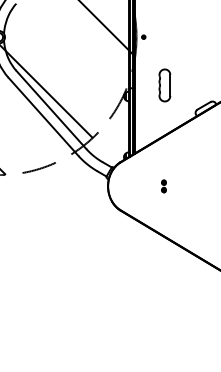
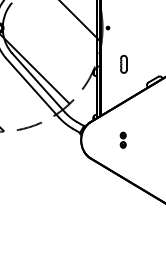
part: (164, 85) -> (123, 64), size x0.71
part: (163, 186) -> (122, 140), size x1.67

